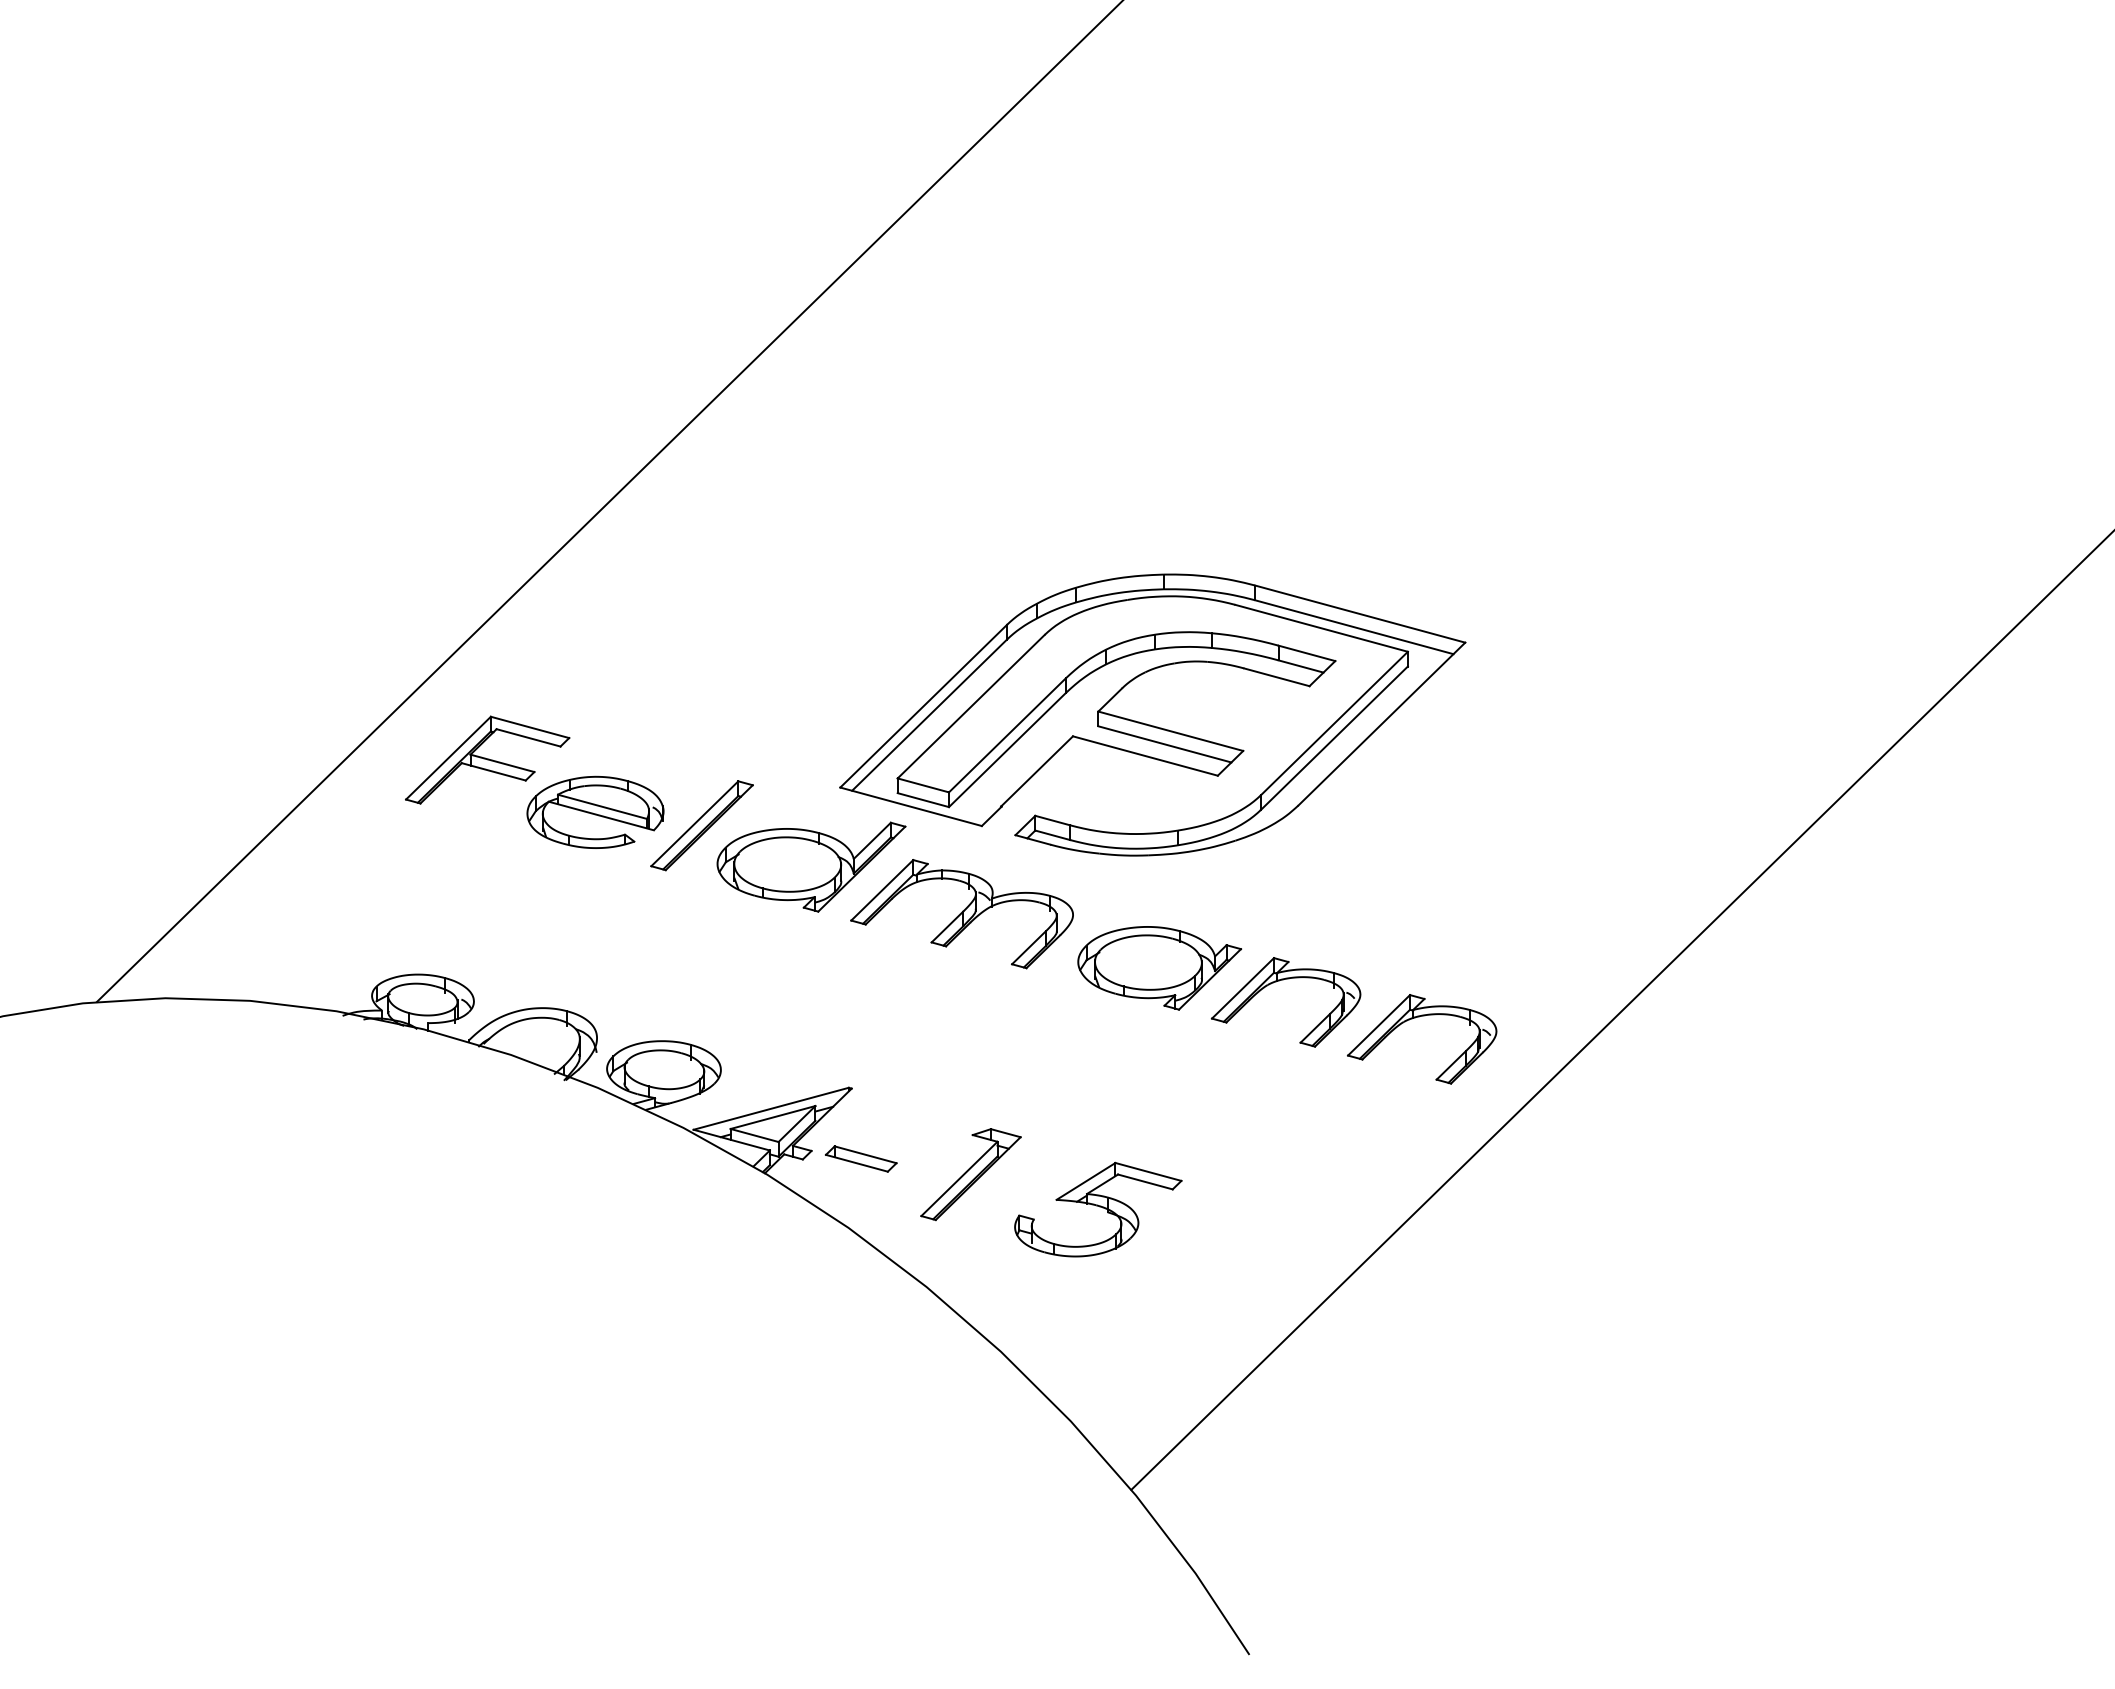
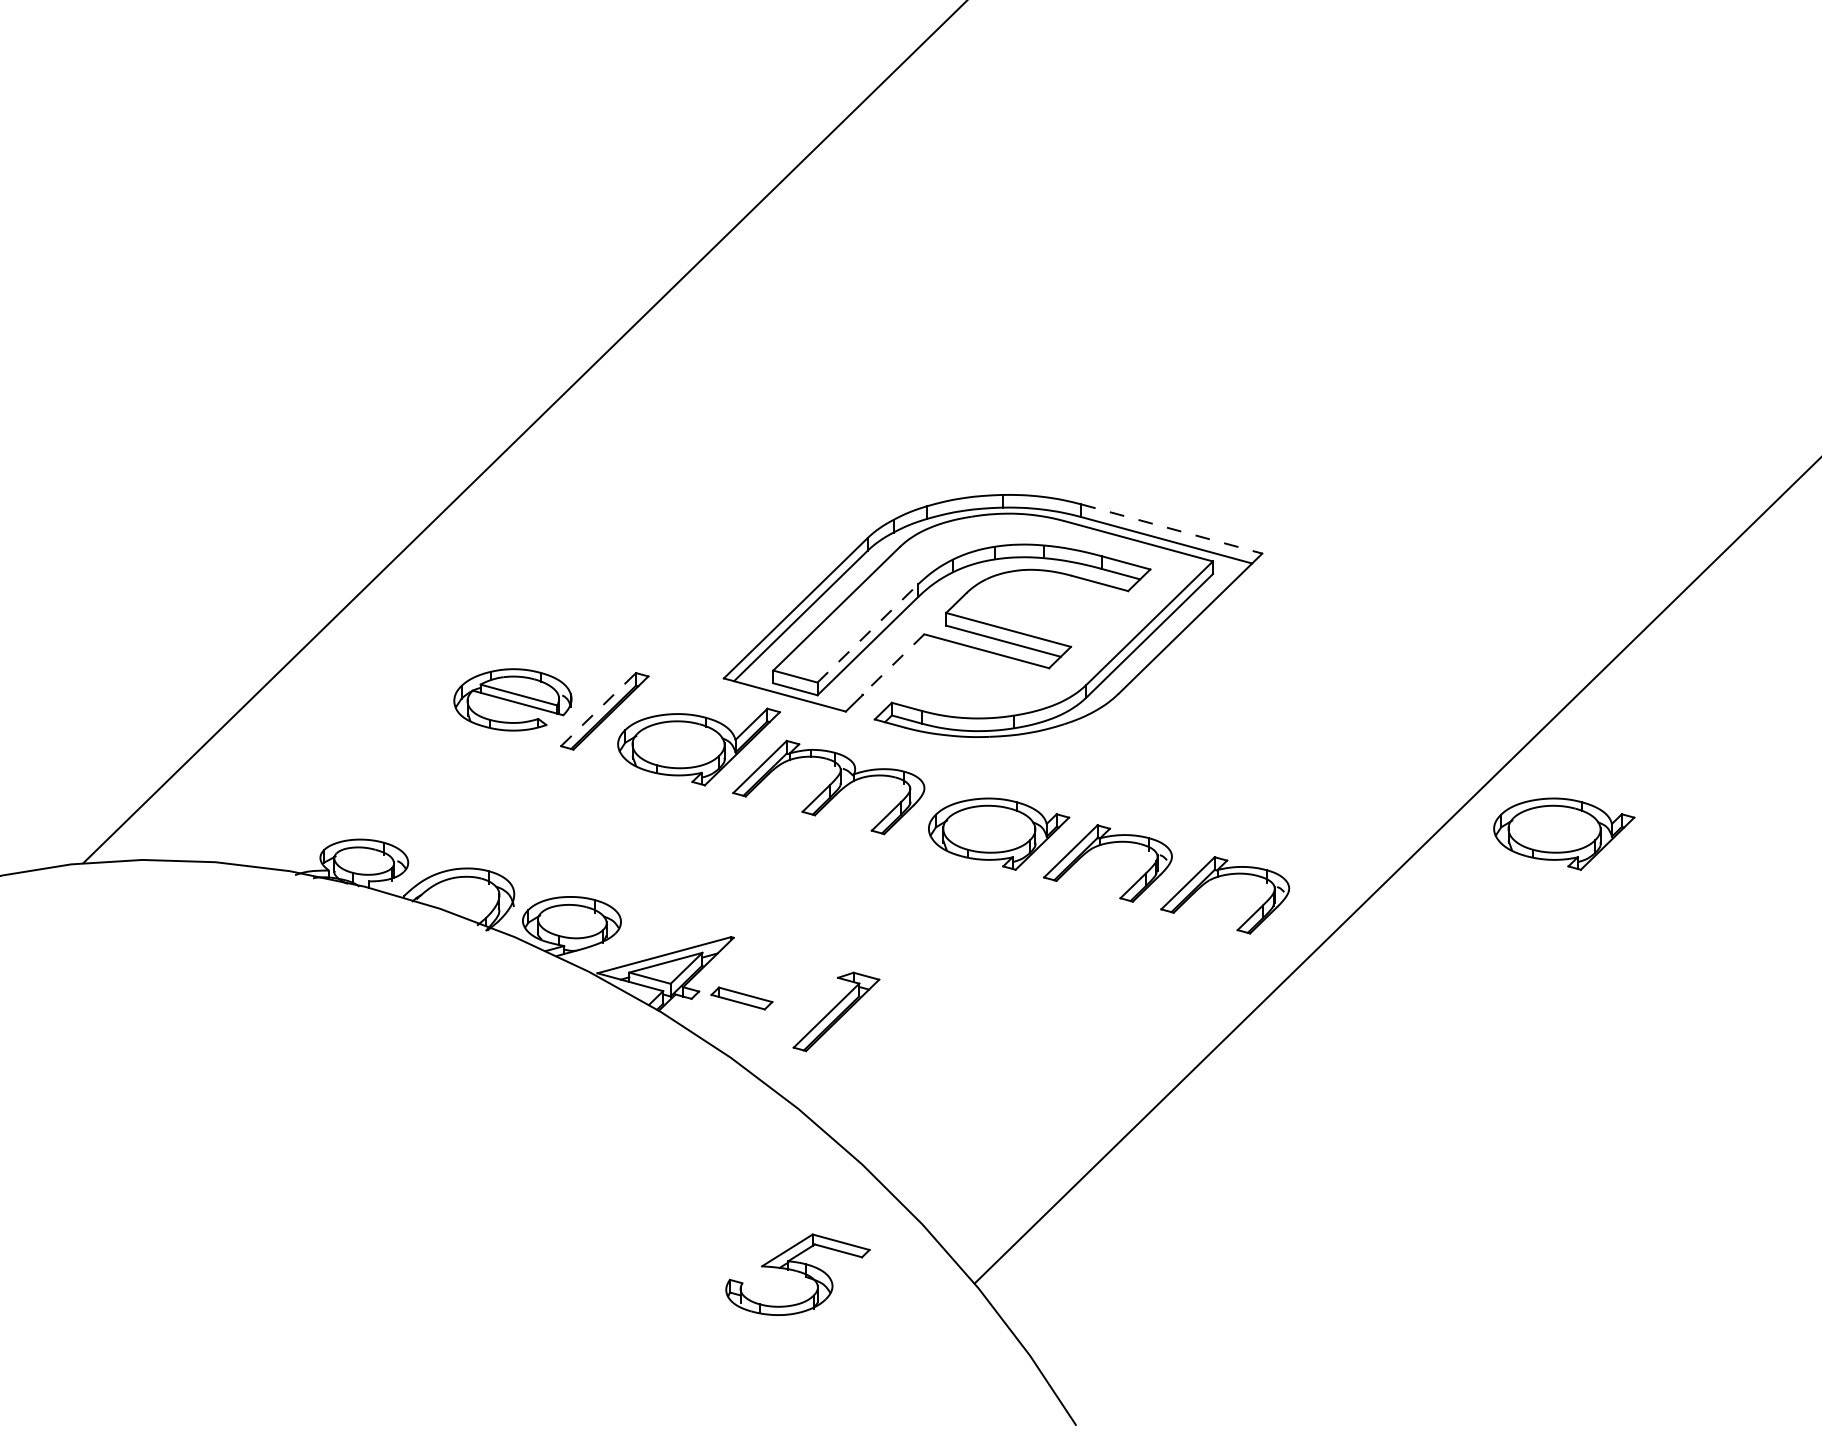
line: (1360, 614) -> (1172, 529), solid -> dashed
line: (1007, 735) -> (867, 633), solid -> dashed
part: (487, 759) -> (419, 654), removed
line: (1036, 771) -> (892, 664), solid -> dashed
line: (694, 823) -> (598, 709), solid -> dashed
part: (1815, 968) -> (1564, 834), added
part: (1098, 1209) -> (798, 1274), moved

